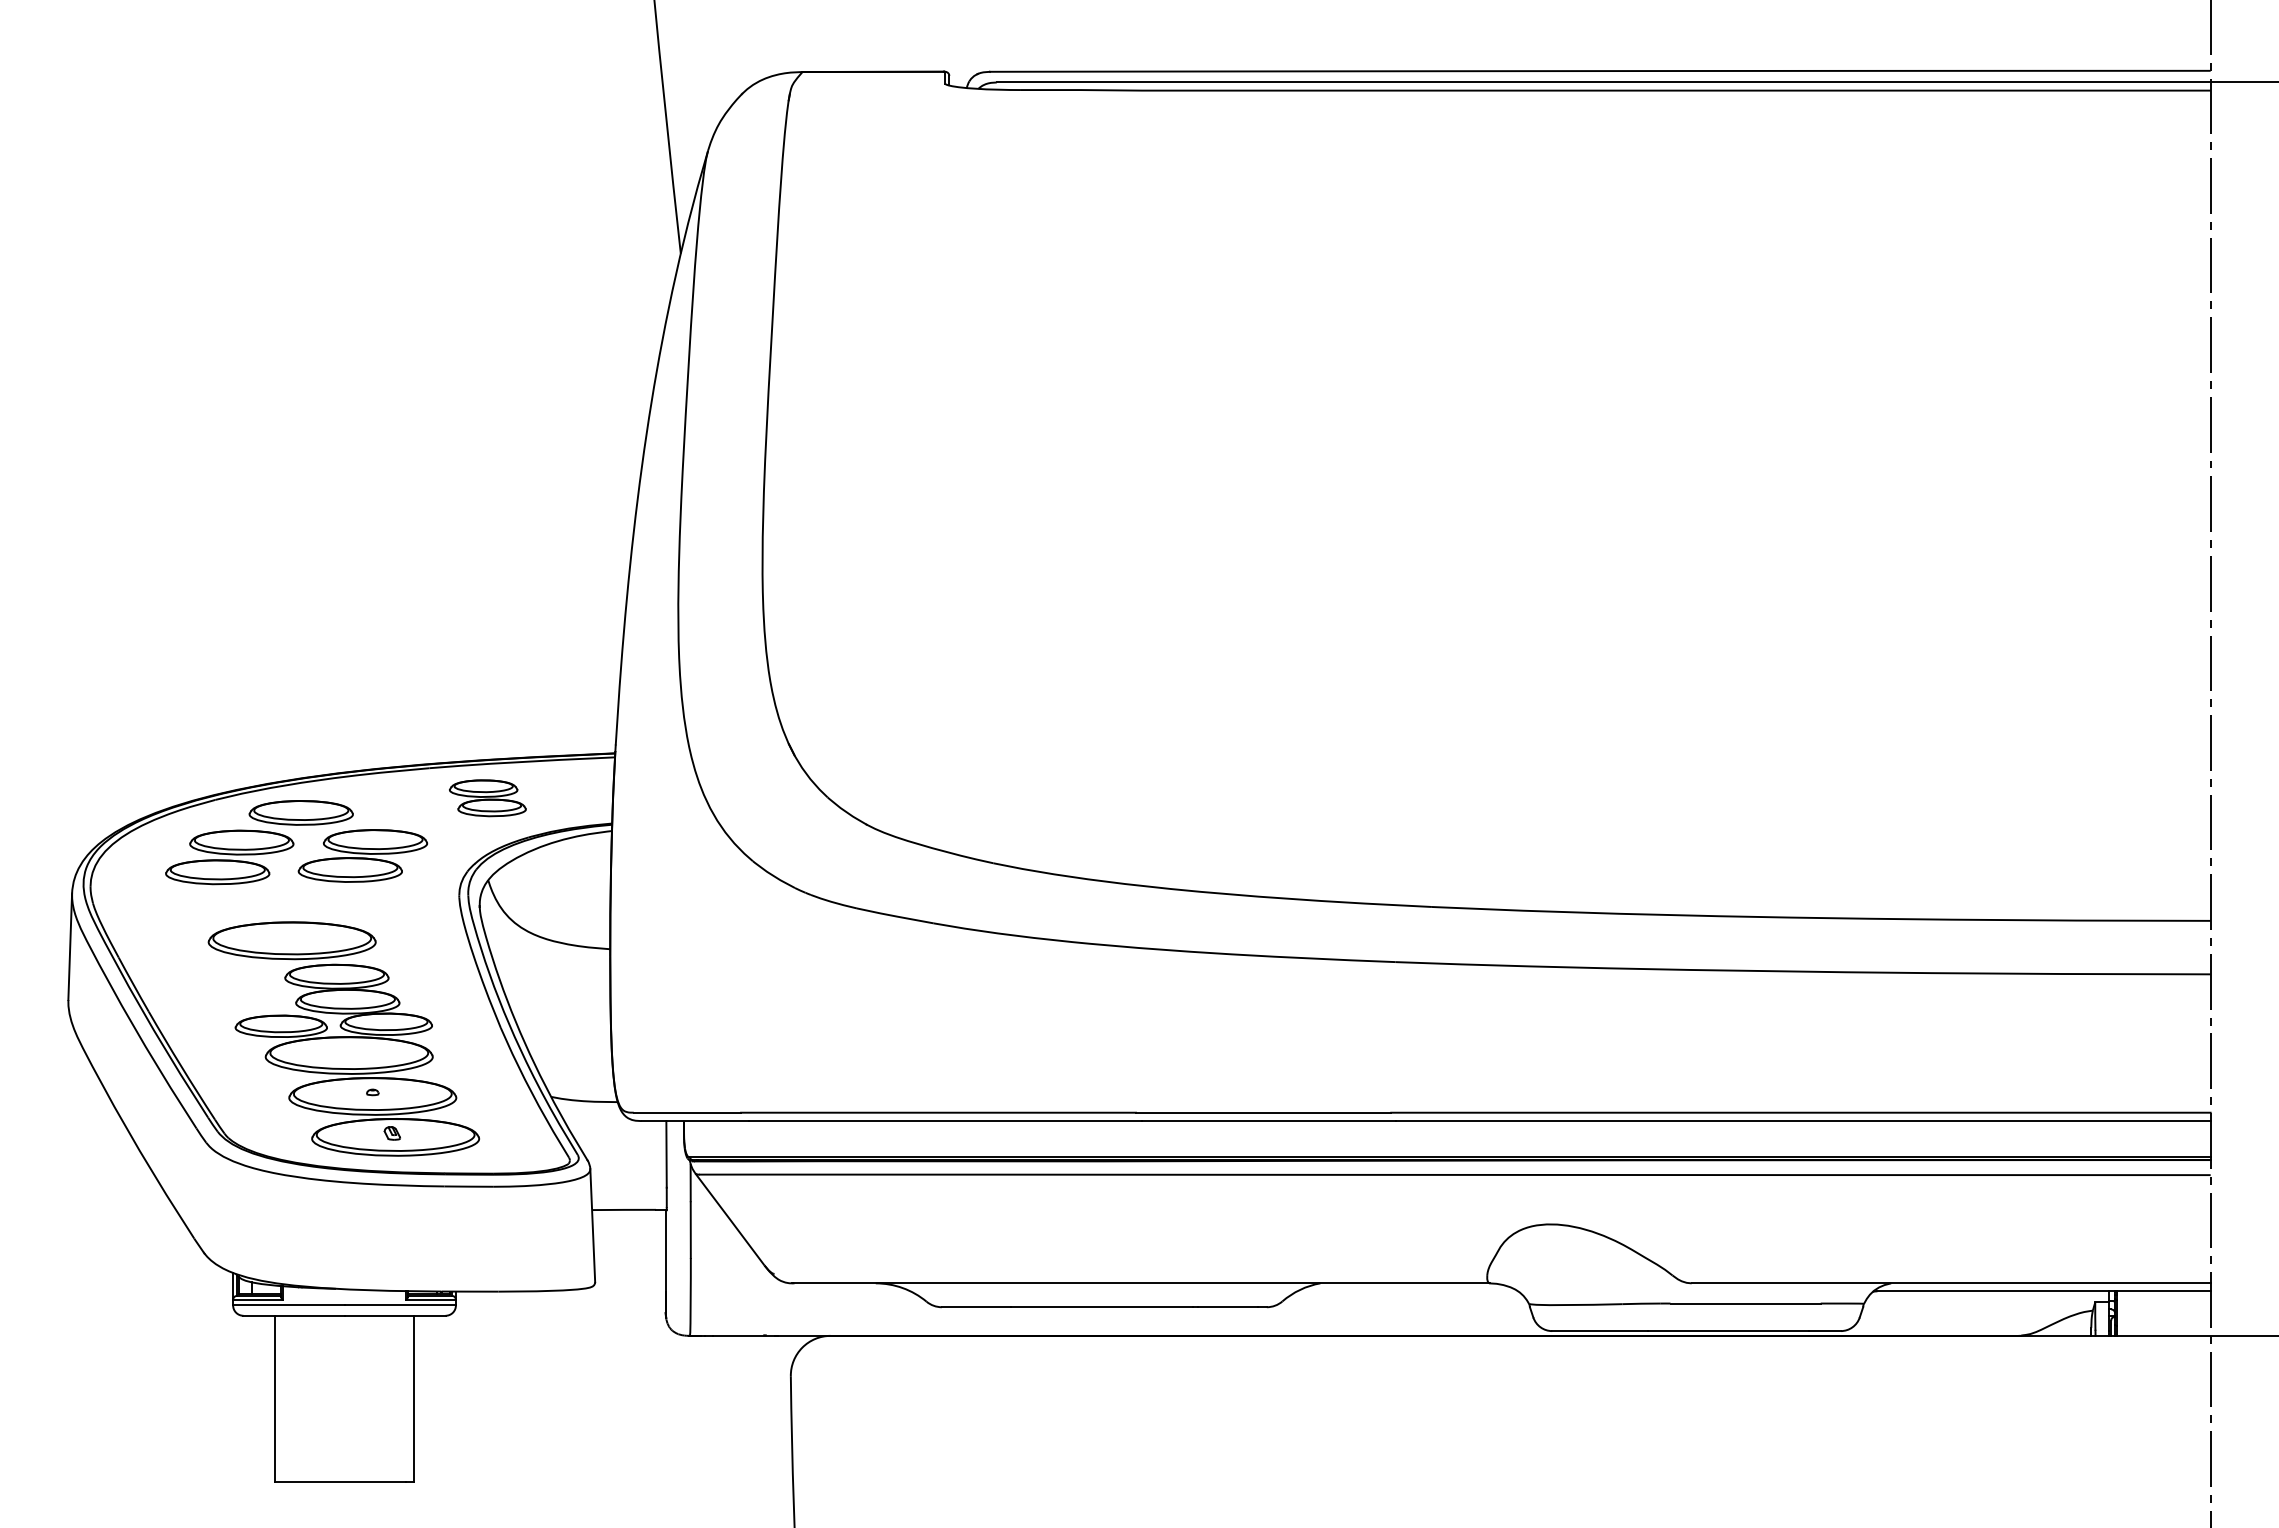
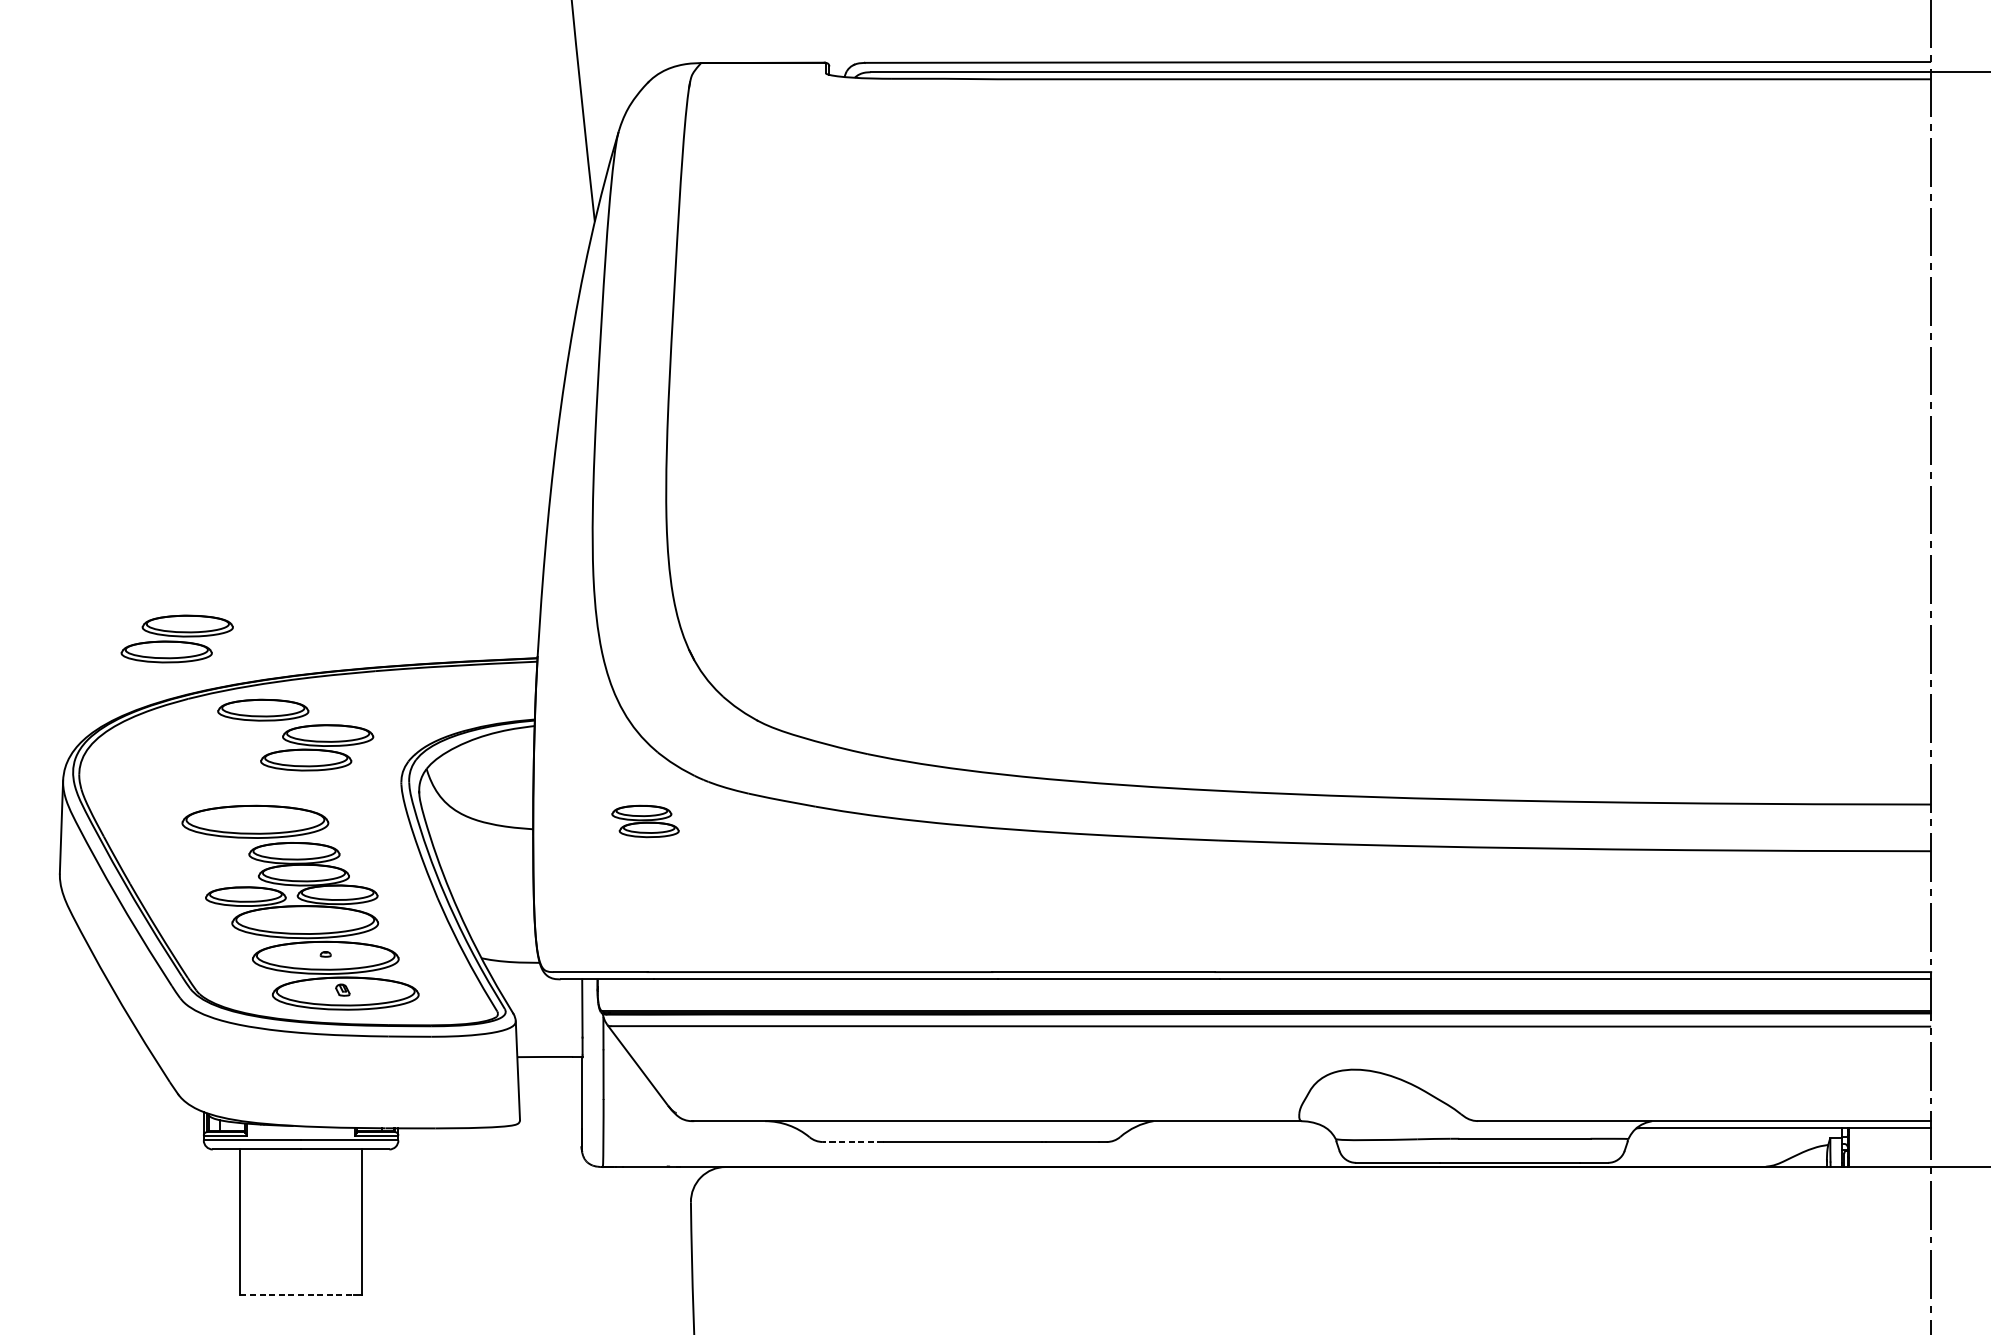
part: (487, 798) -> (645, 821), moved
part: (229, 857) -> (177, 639), moved
line: (976, 1307) -> (853, 1142), solid -> dashed
line: (340, 1482) -> (297, 1295), solid -> dashed

